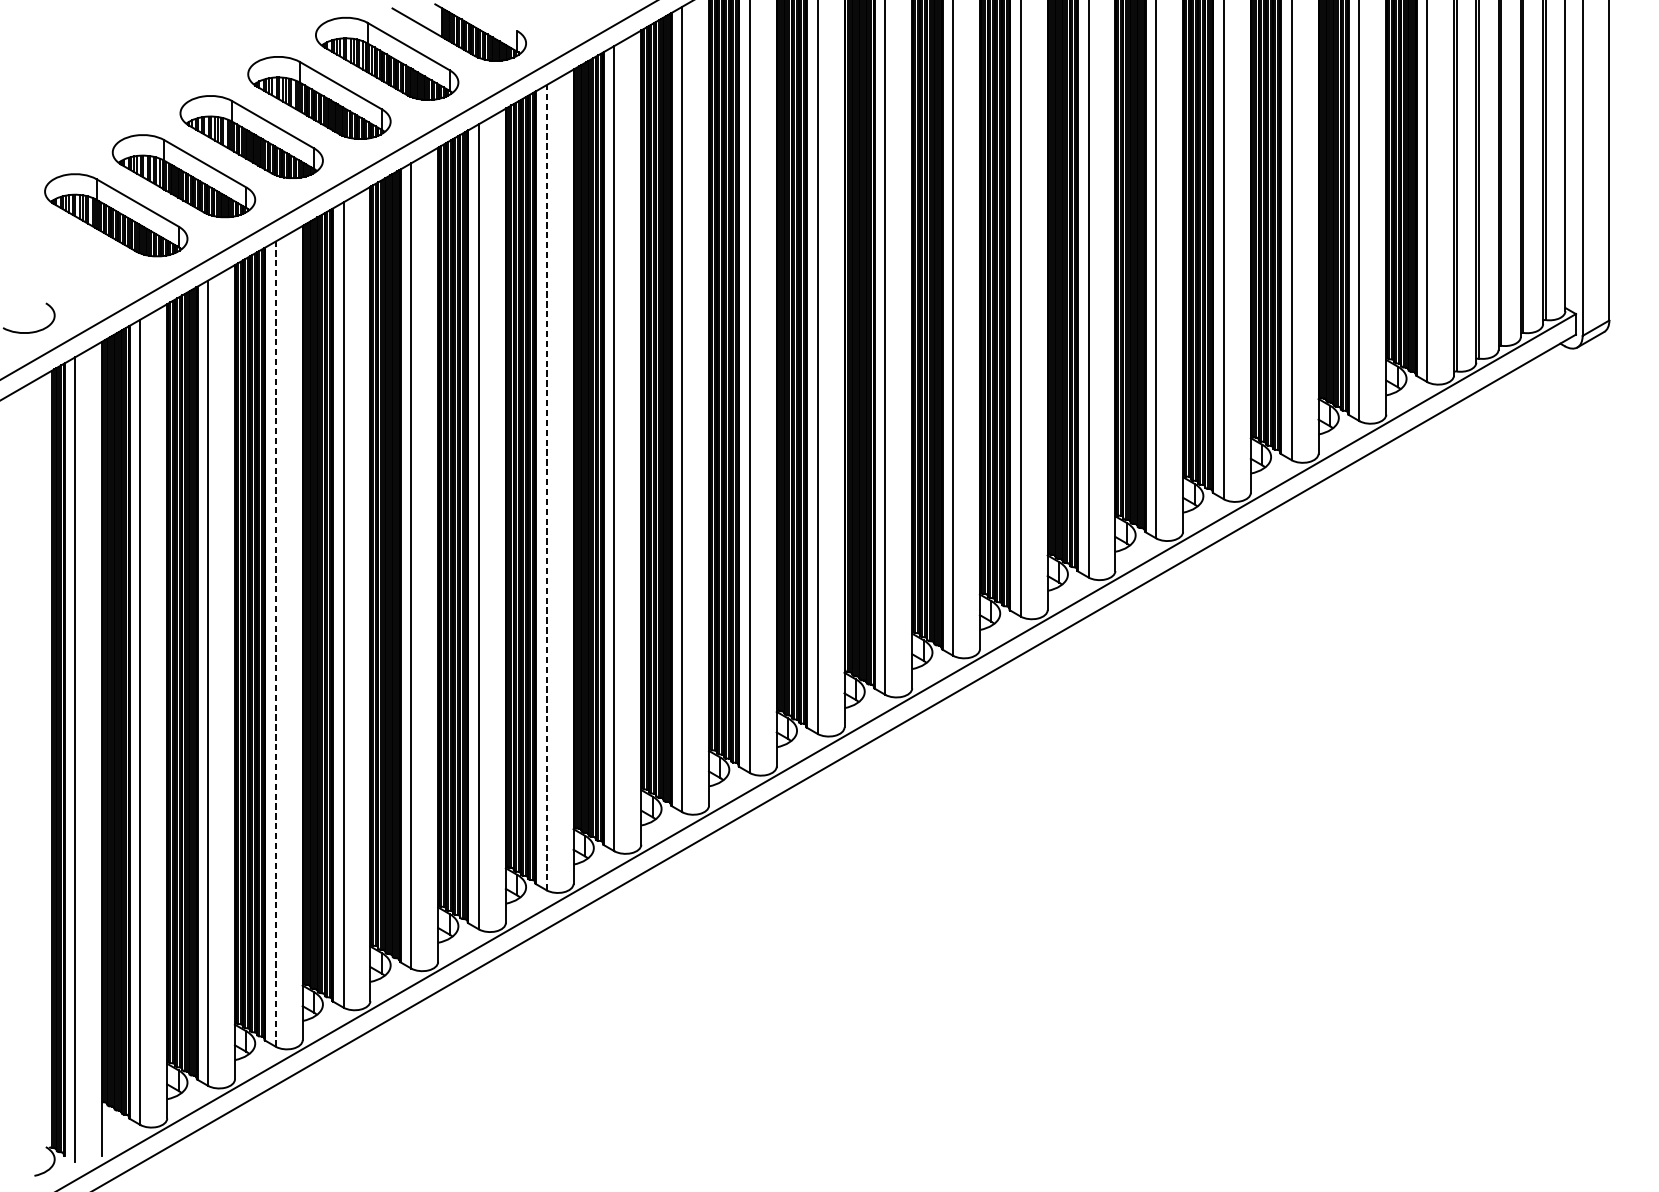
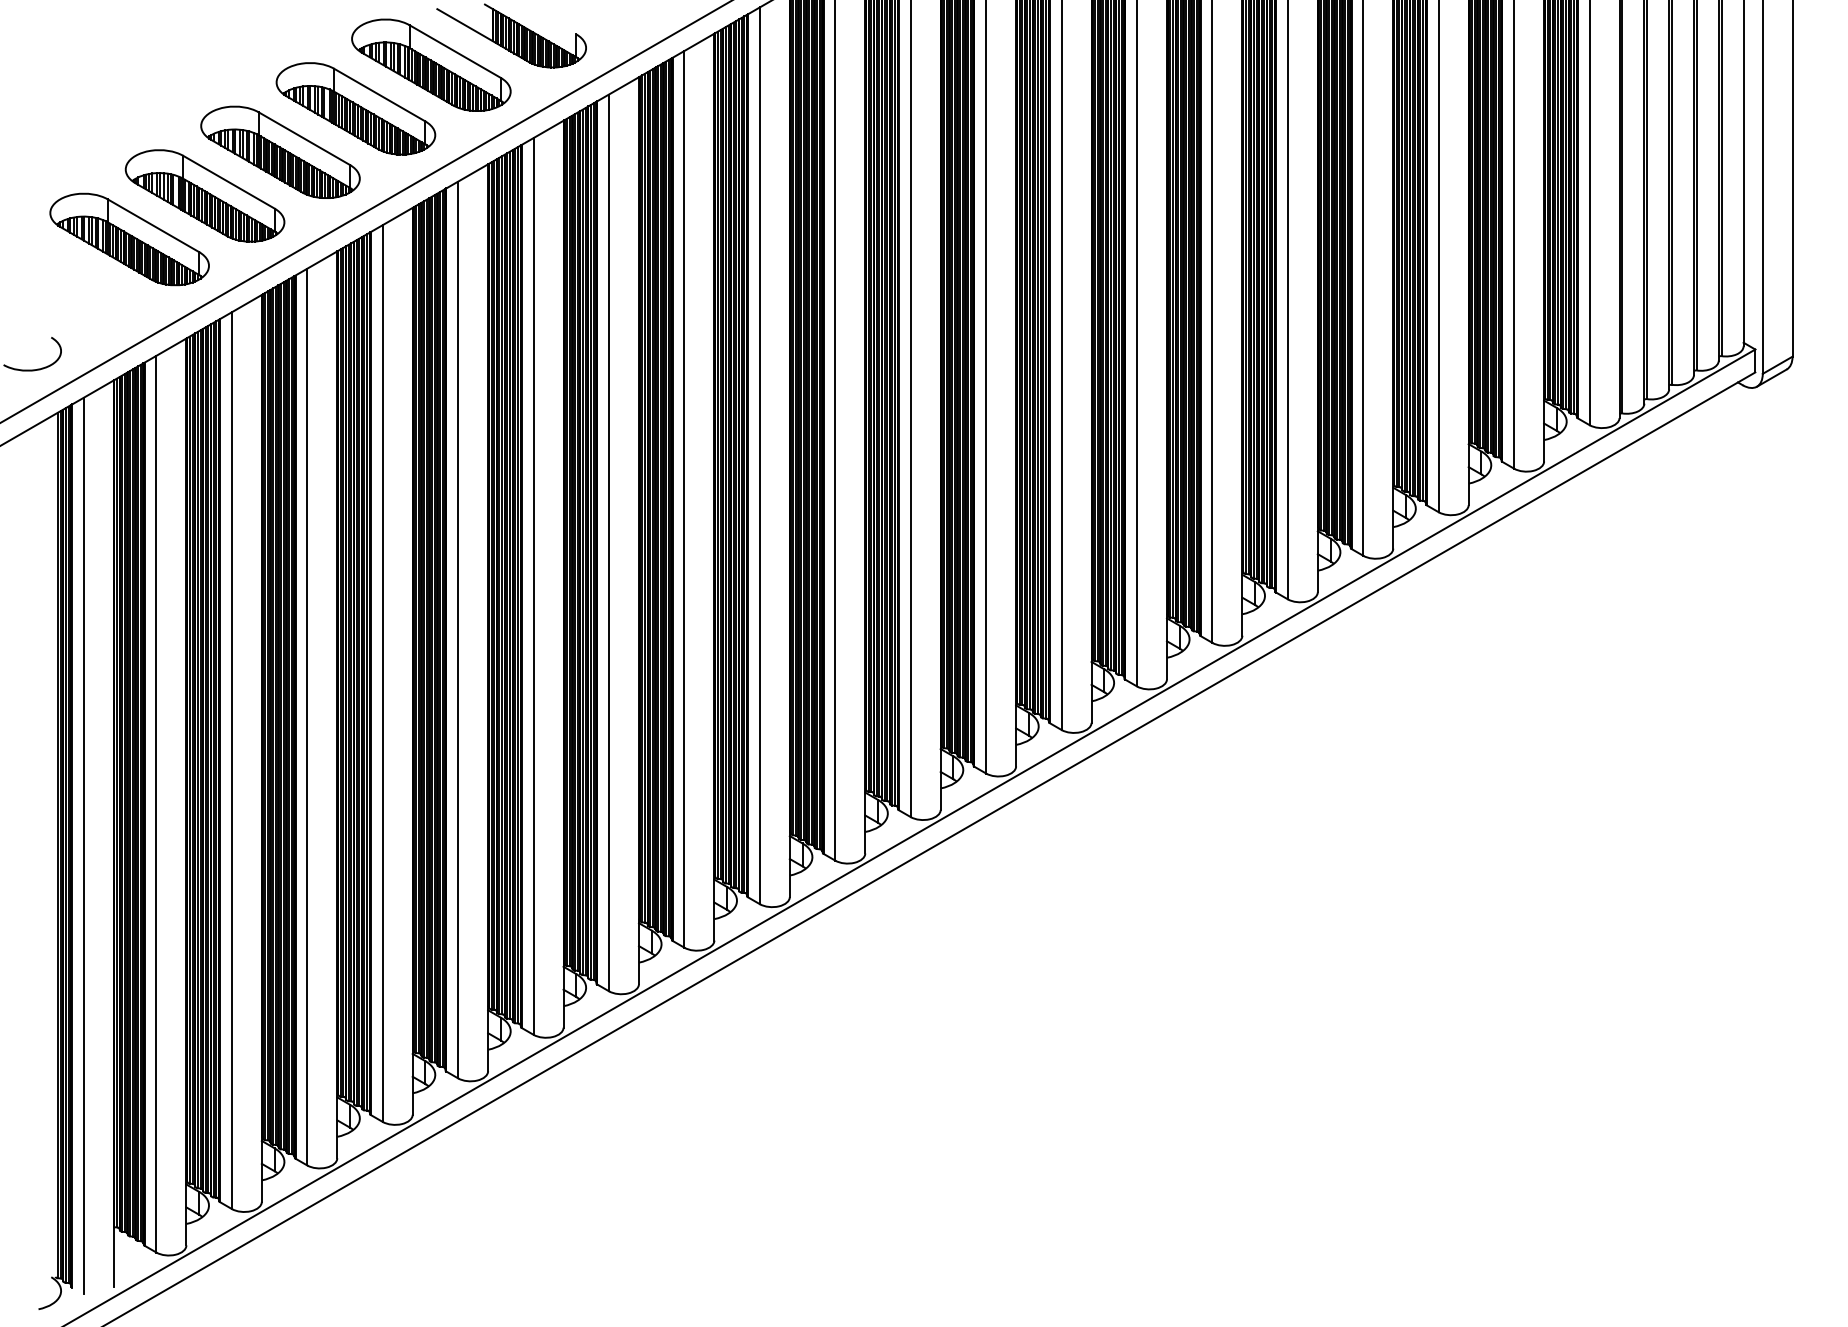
line: (547, 487) -> (609, 542), dashed -> solid
line: (275, 643) -> (307, 716), dashed -> solid

